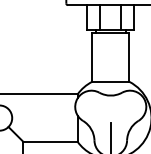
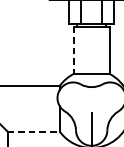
line: (92, 57) -> (74, 50), solid -> dashed
line: (50, 141) -> (33, 131), solid -> dashed

